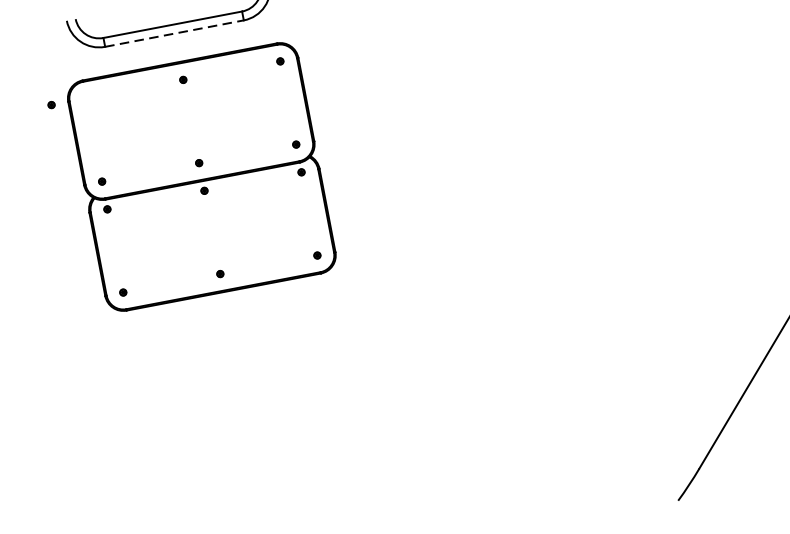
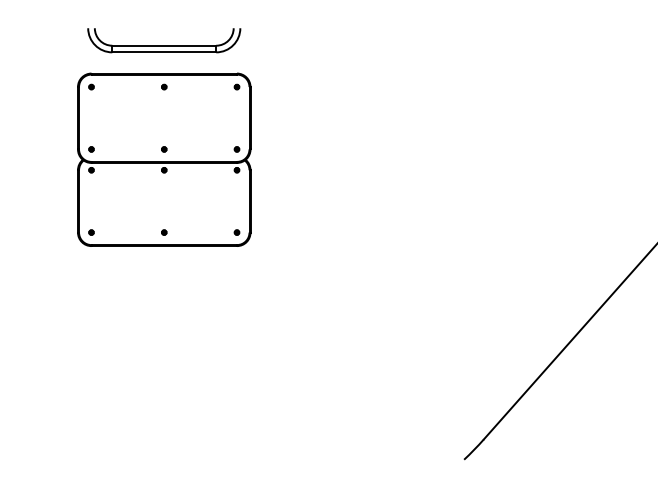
line: (174, 33) -> (164, 52), dashed -> solid
part: (51, 104) -> (91, 86), moved

